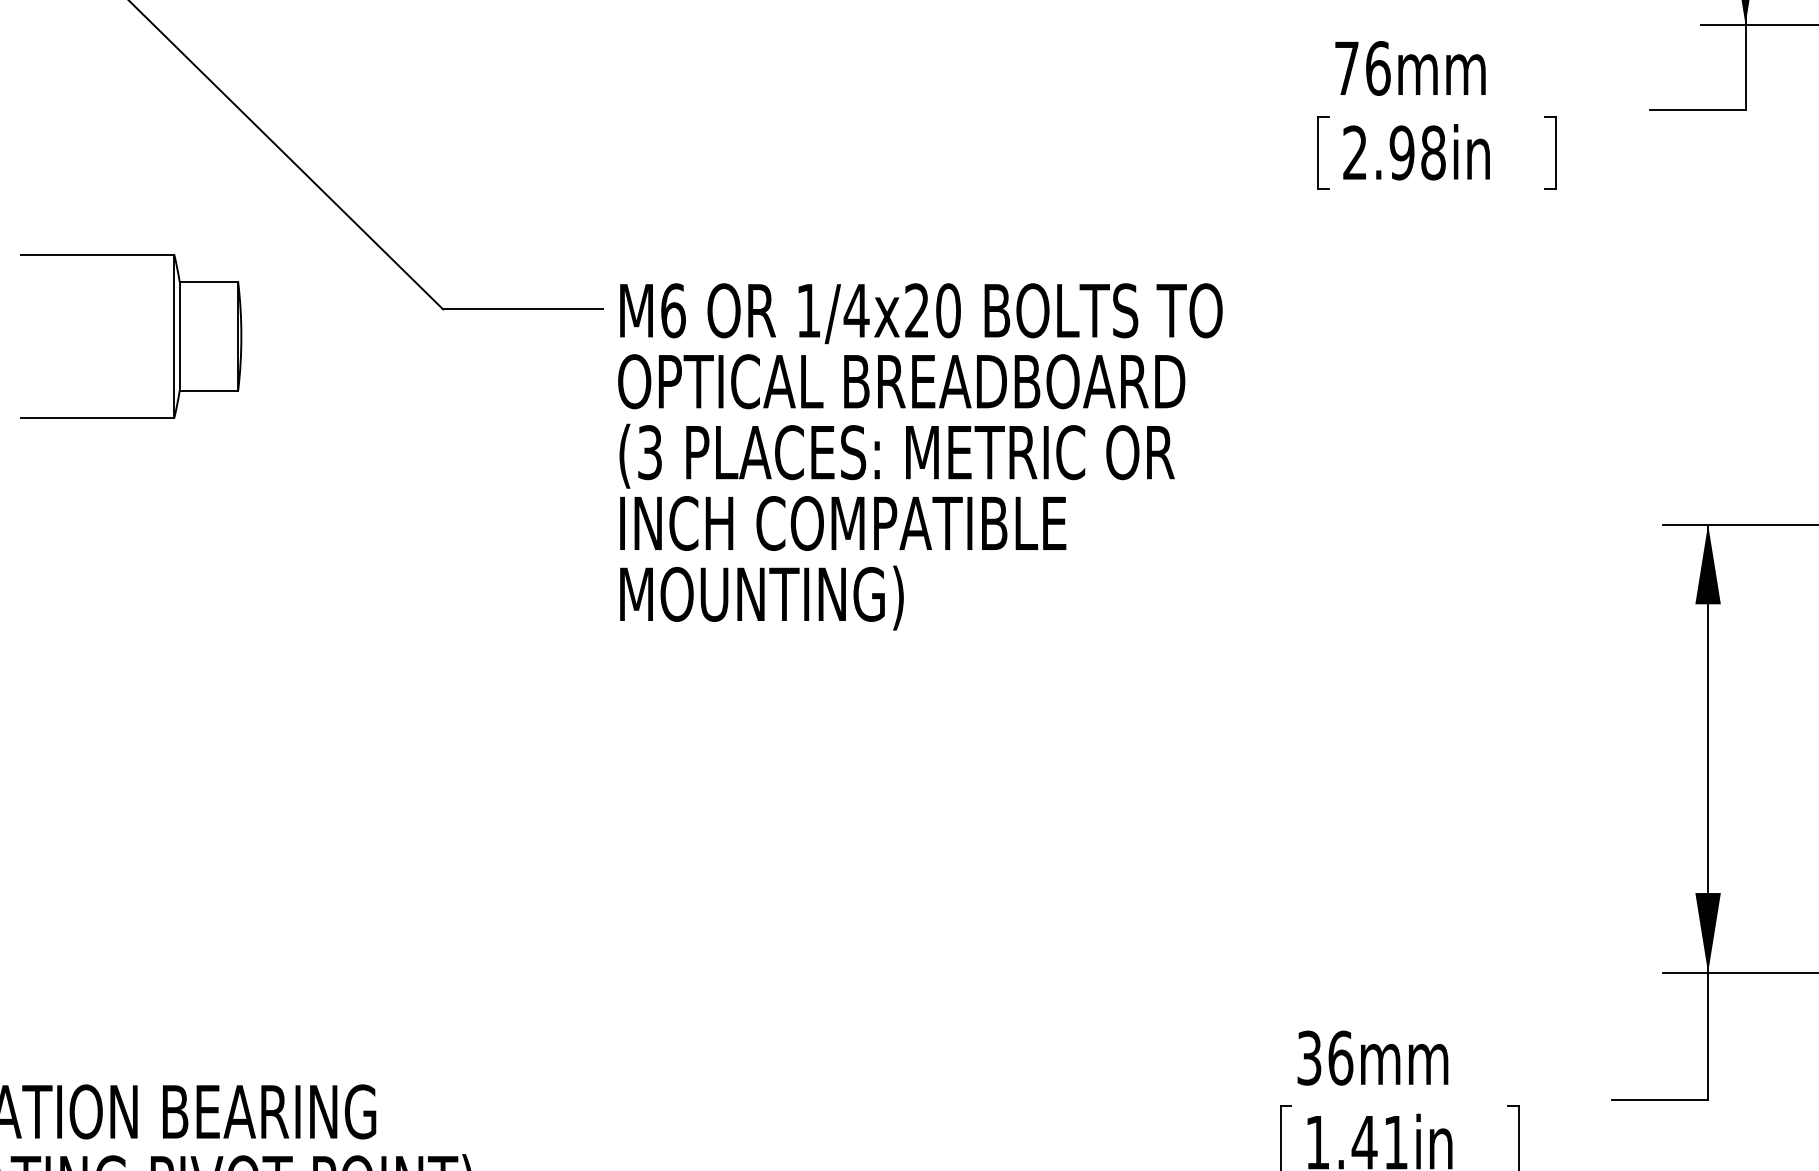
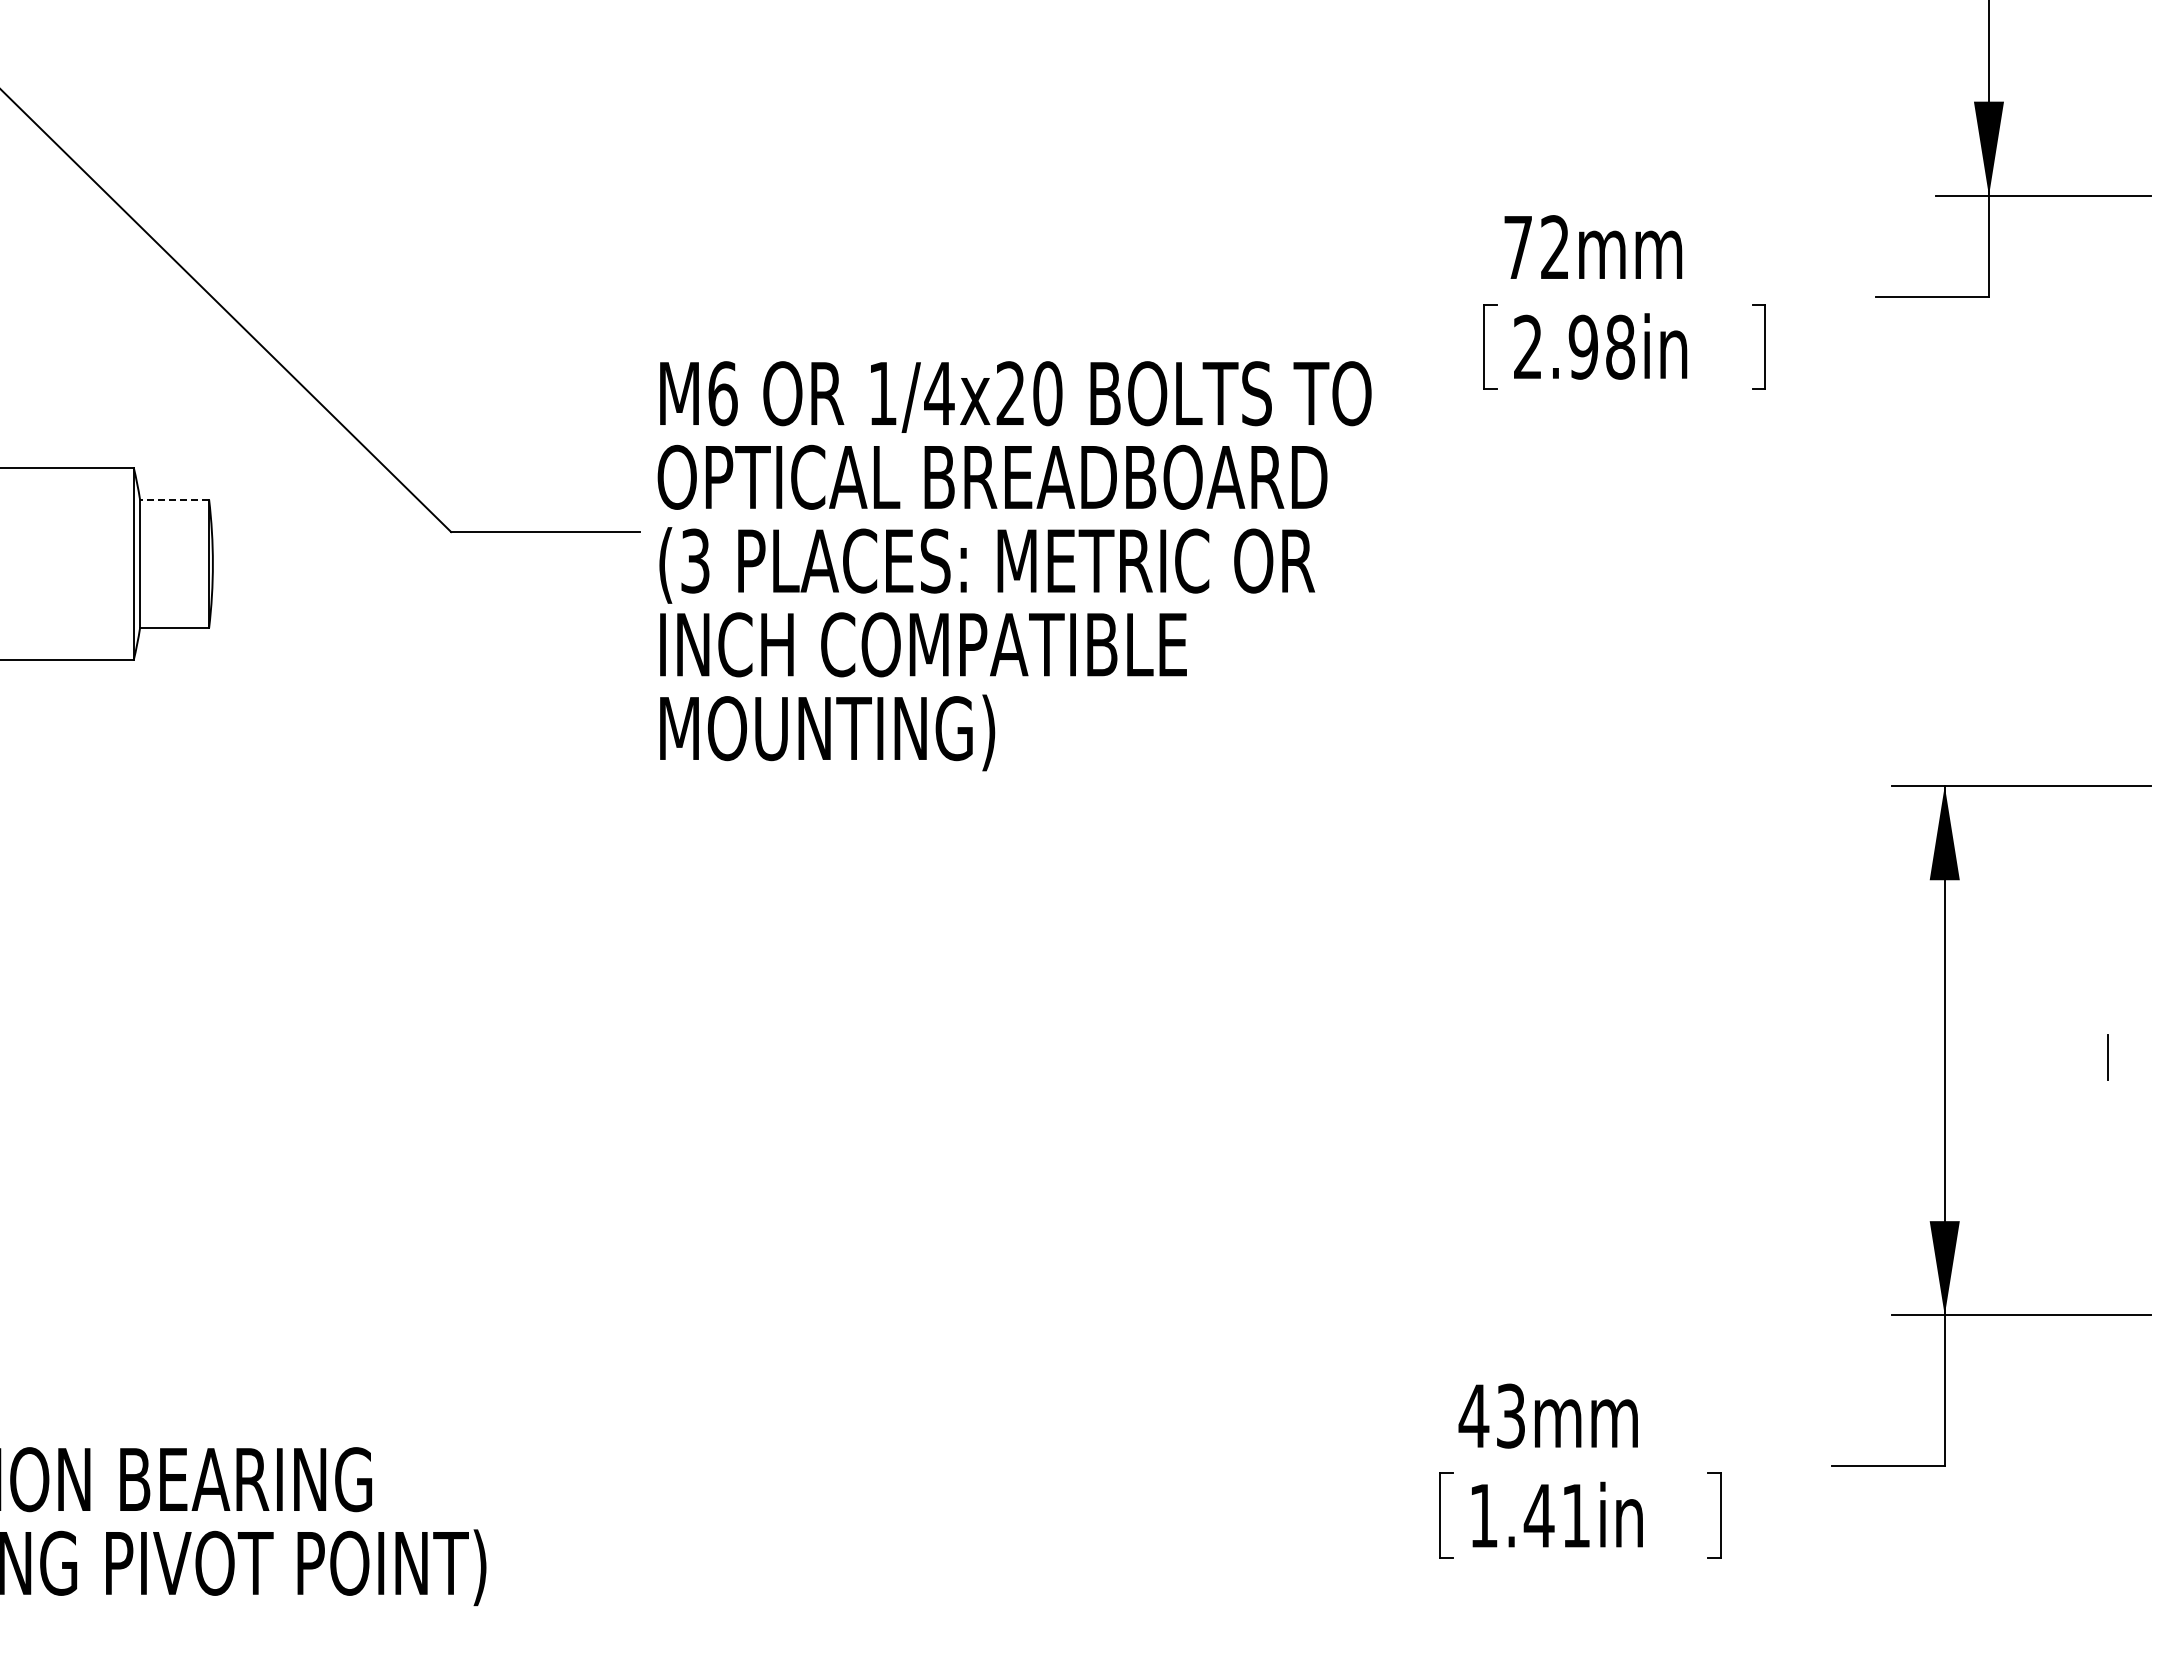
text: (1378, 68) -> (1555, 247), 76mm -> 72mm
line: (208, 281) -> (174, 499), solid -> dashed
text: (920, 457) -> (1014, 566), moved
text: (1324, 1057) -> (1491, 1415), 36mm -> 43mm

